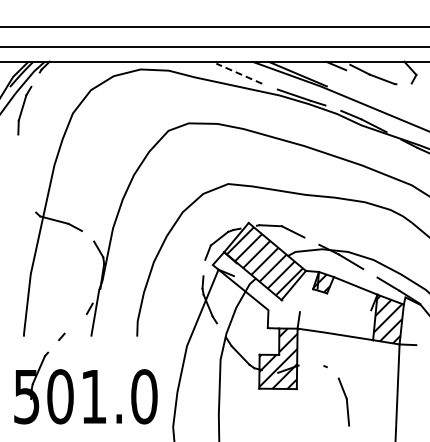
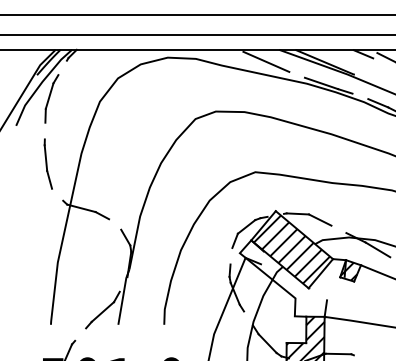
line: (238, 73) -> (265, 61), dashed -> solid
part: (20, 175) -> (47, 163), added
line: (75, 323) -> (102, 311), added
line: (311, 365) -> (338, 353), added

